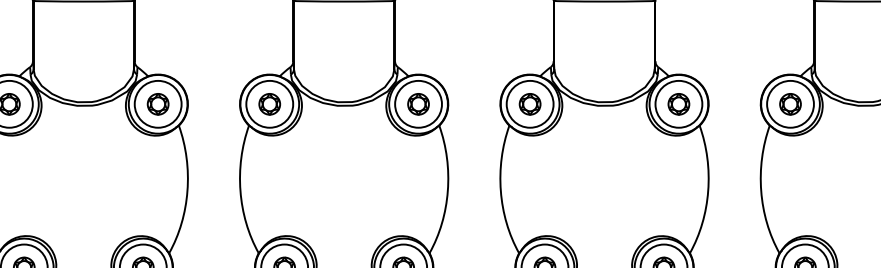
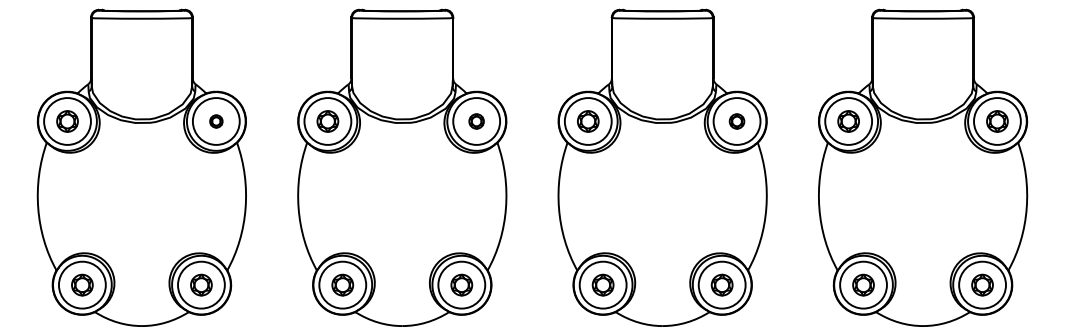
part: (158, 104) -> (216, 121), size x0.6
part: (418, 104) -> (476, 121), size x0.7
part: (678, 104) -> (736, 121), size x0.7

